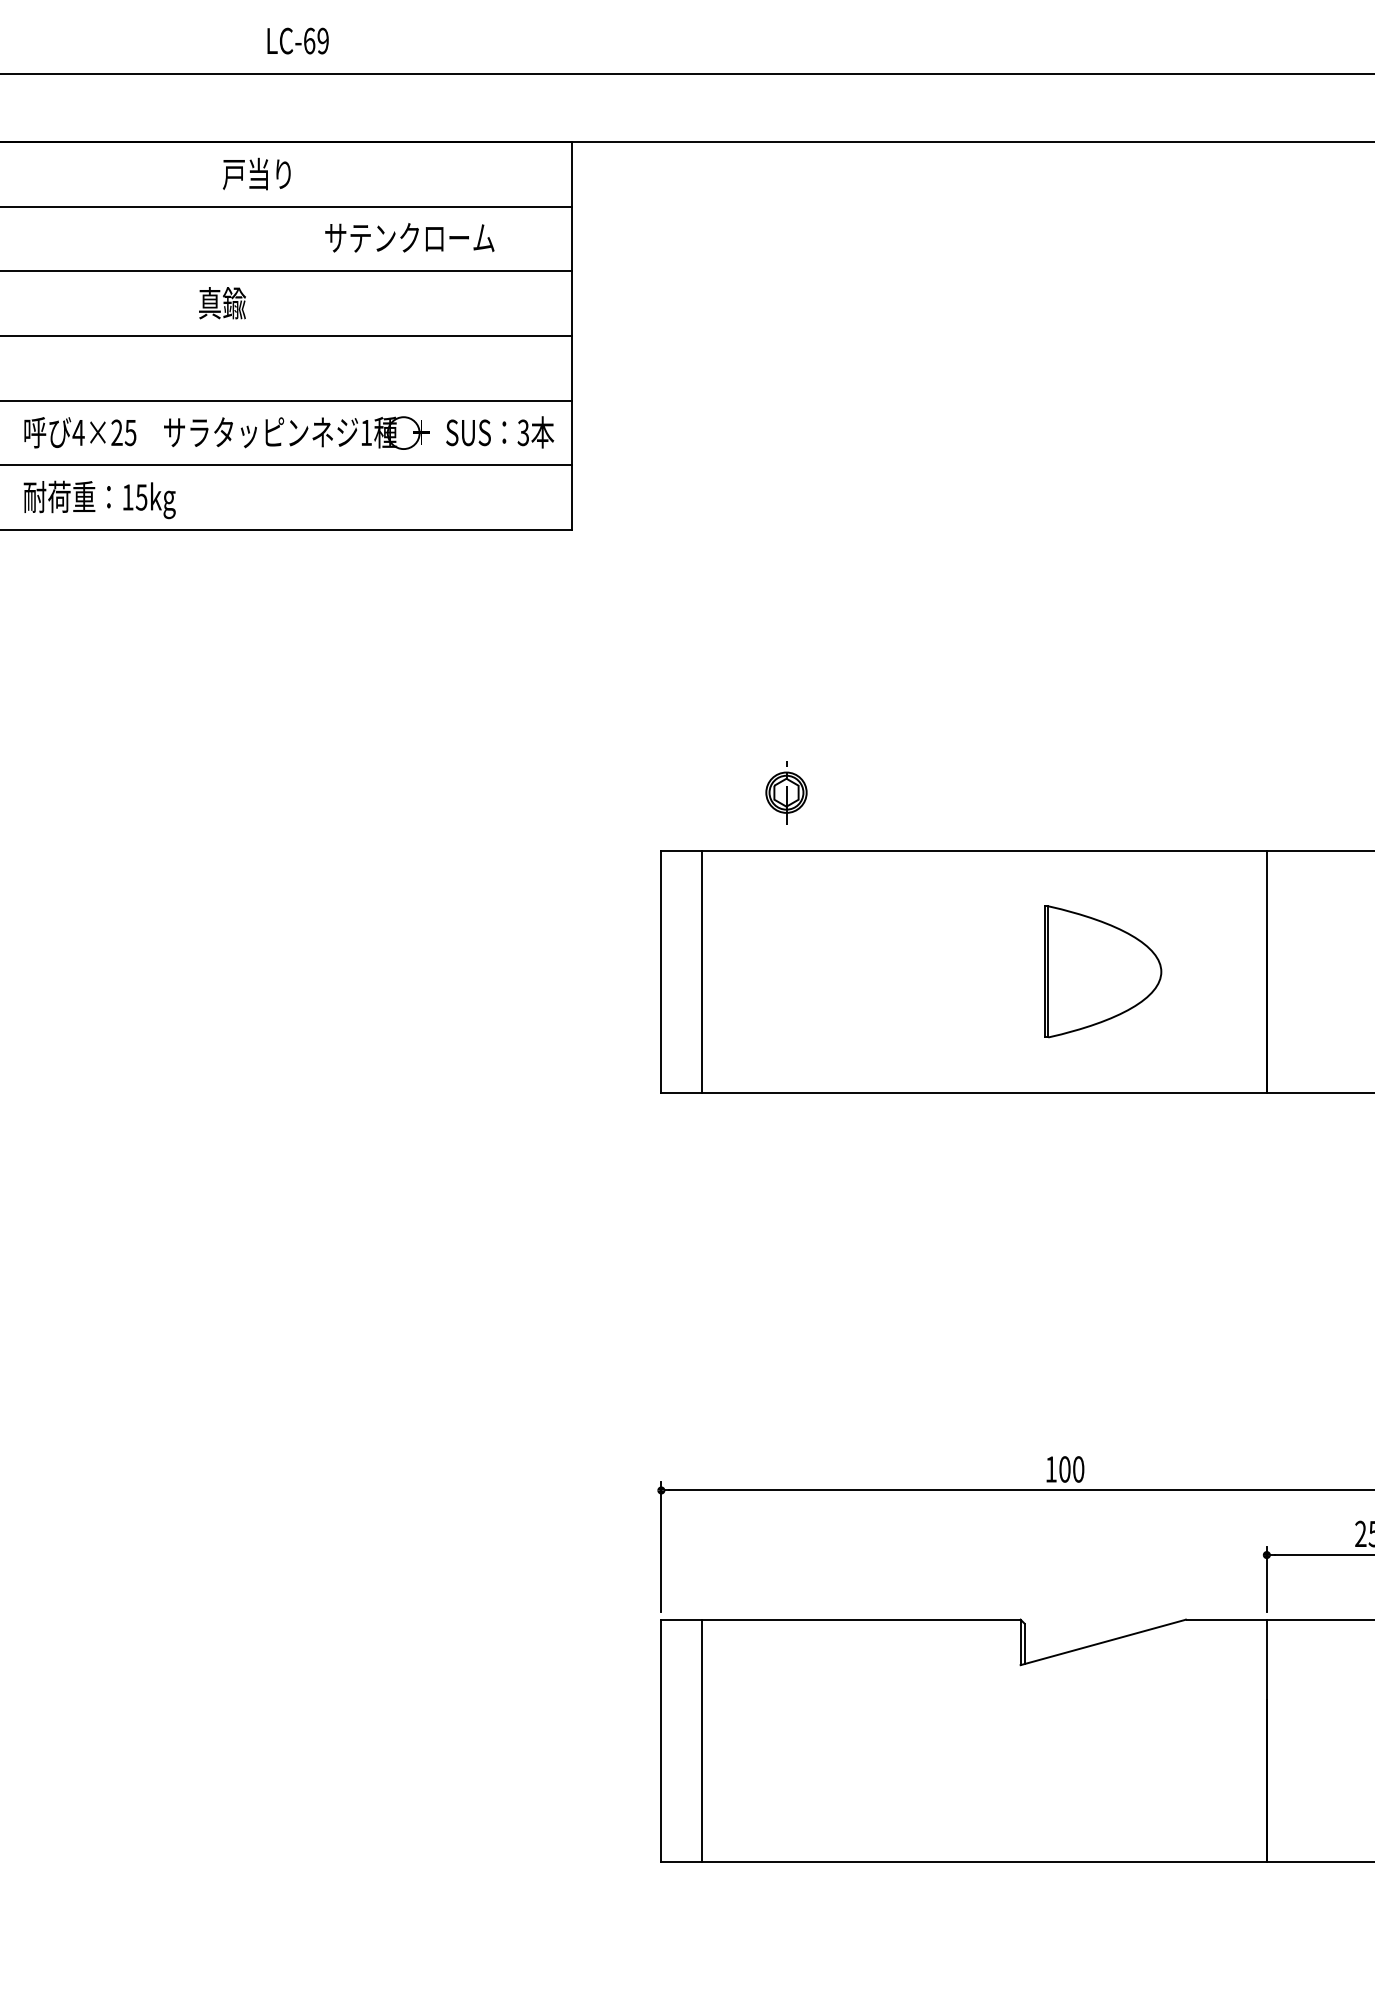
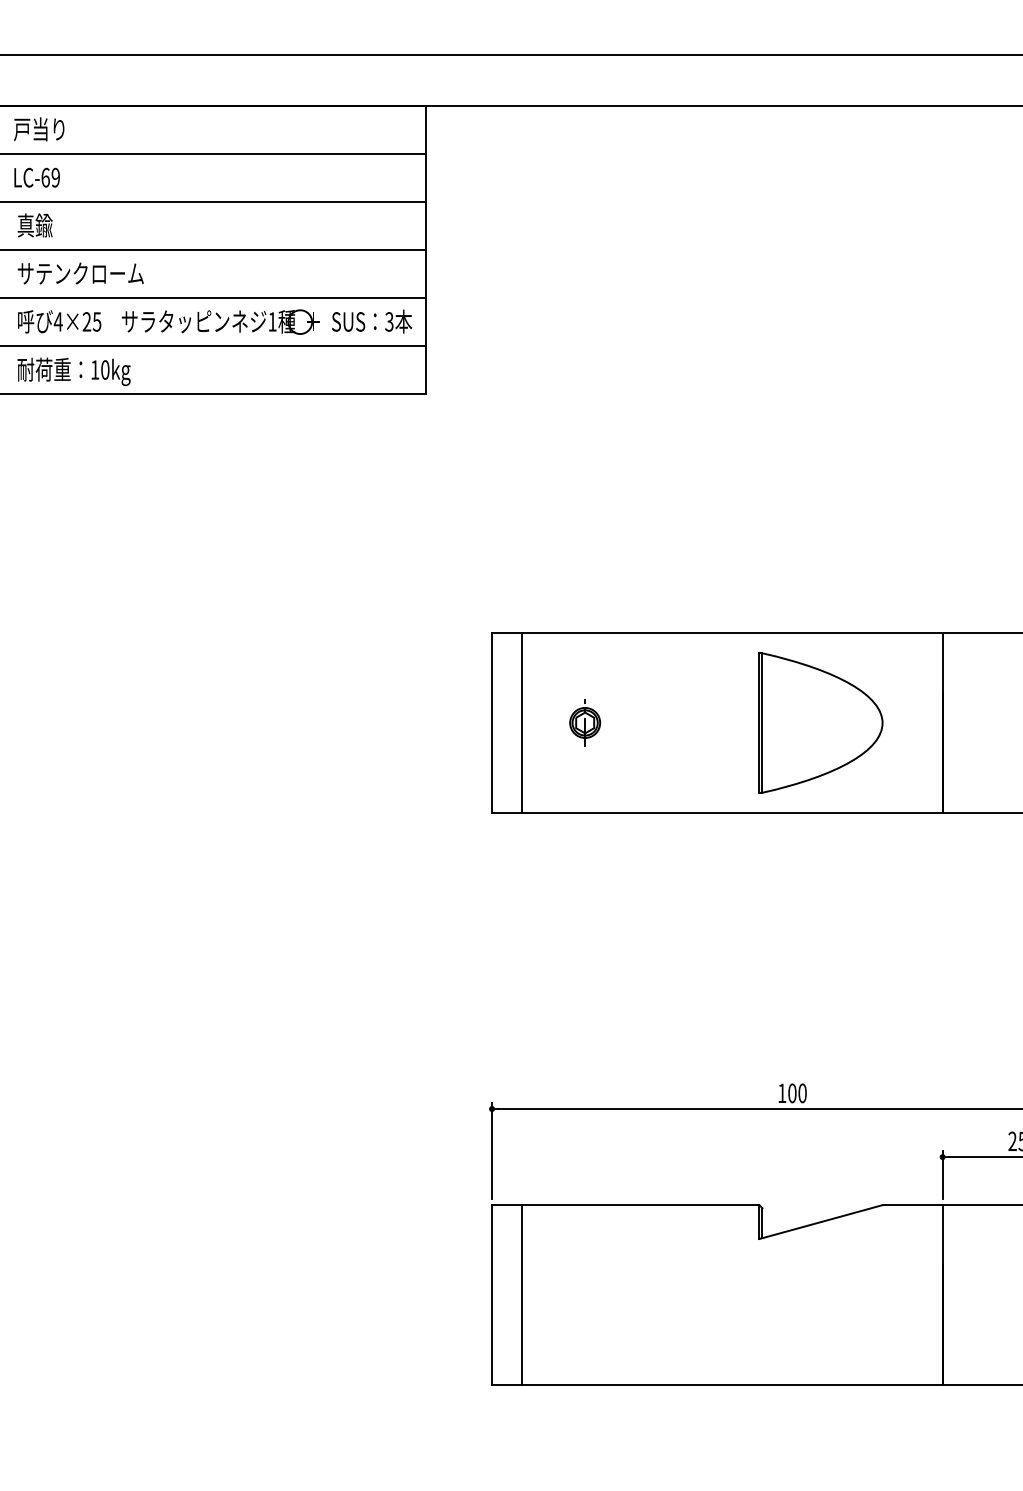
text: (297, 40) -> (36, 177), moved
text: (256, 173) -> (38, 128), moved
text: (409, 237) -> (80, 273), moved
text: (222, 303) -> (35, 225), moved
text: (141, 497) -> (105, 370), 15kg -> 10kg
part: (786, 792) -> (585, 722), moved
part: (1103, 971) -> (821, 722), size x1.43

